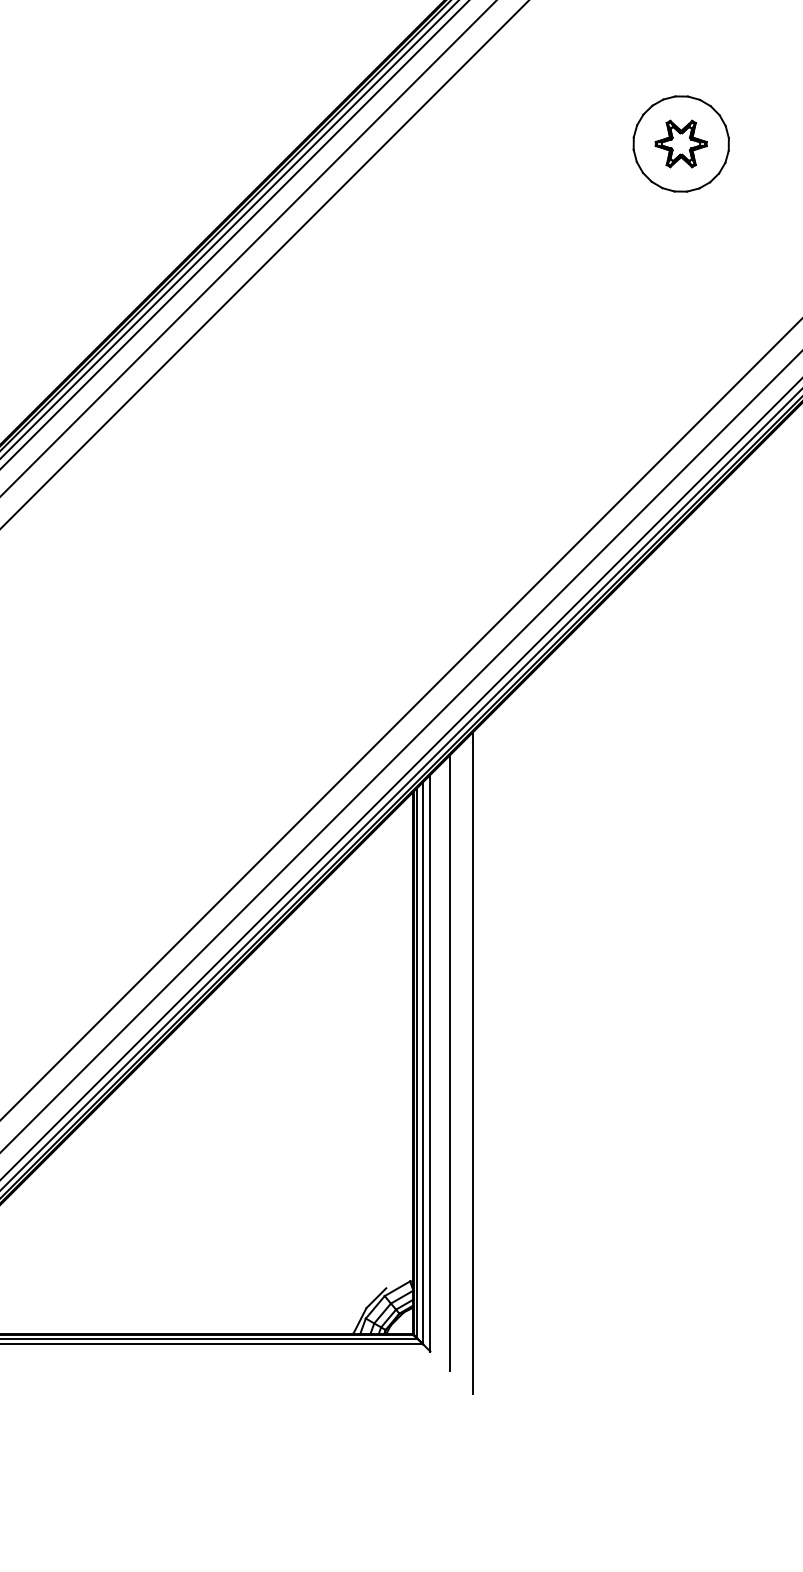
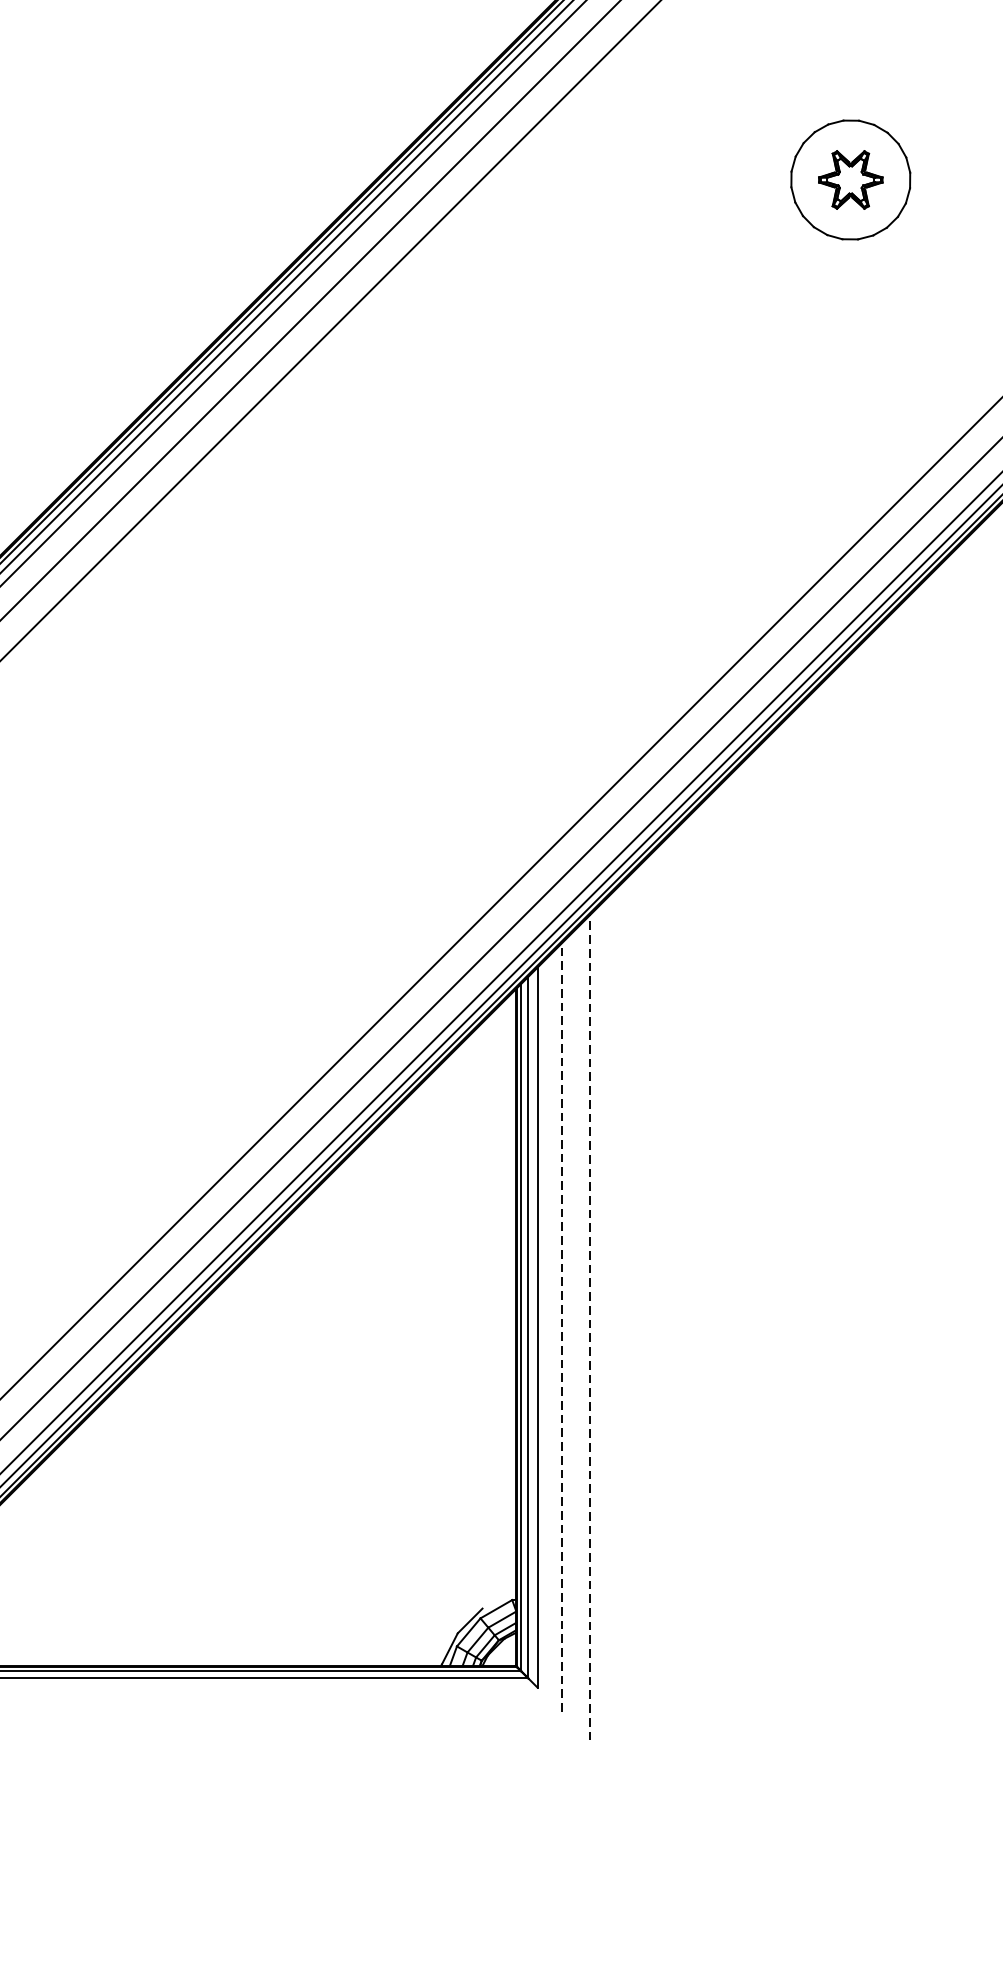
line: (449, 1063) -> (561, 1327), solid -> dashed
line: (472, 1063) -> (590, 1327), solid -> dashed

